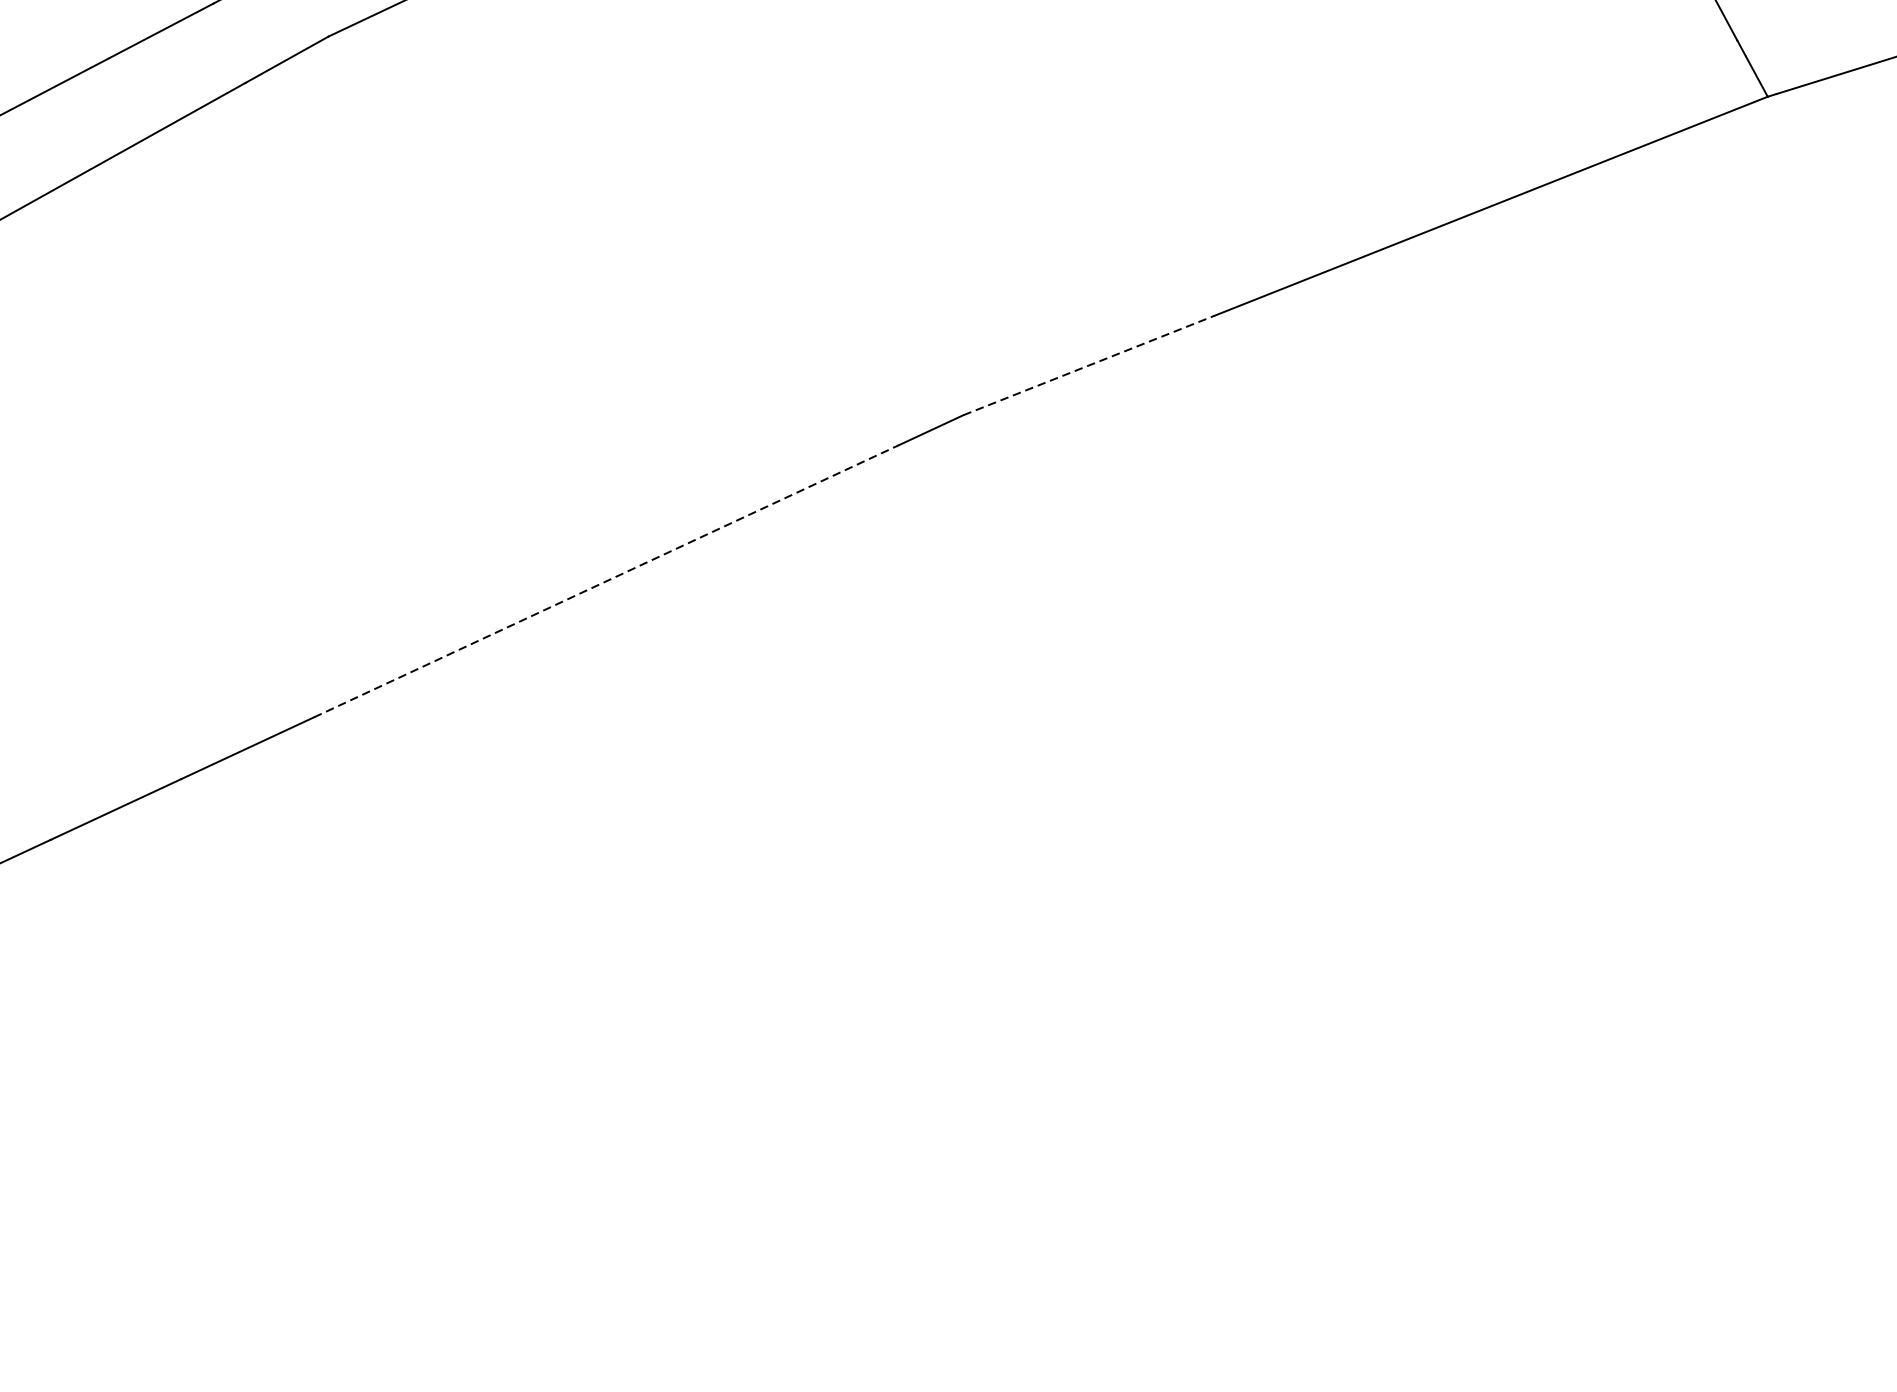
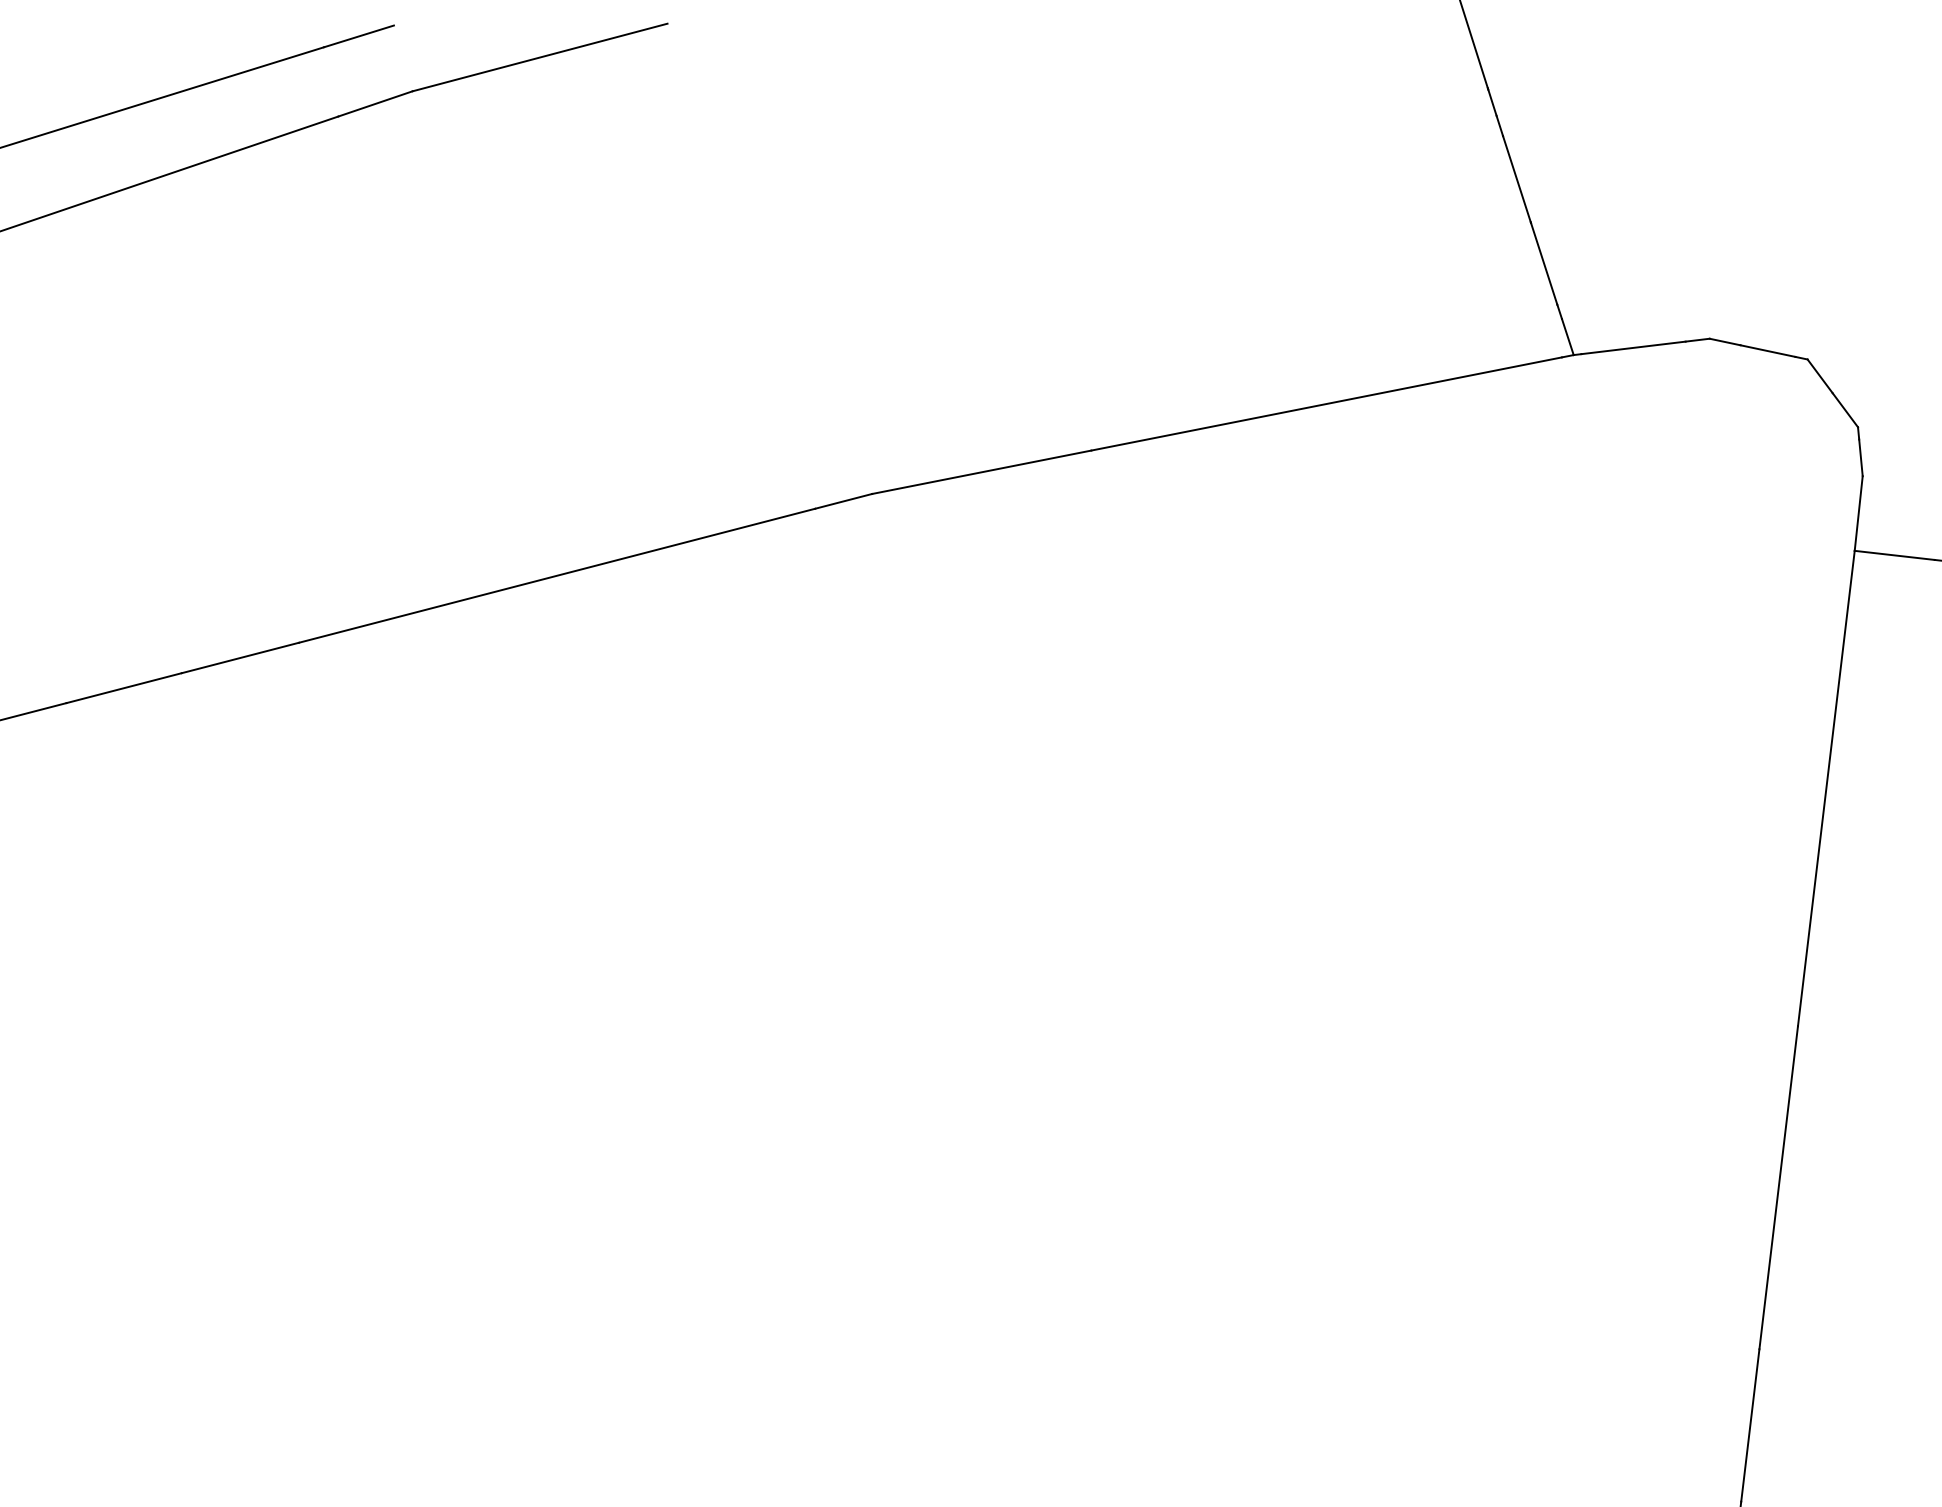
line: (1088, 365) -> (981, 472), dashed -> solid
line: (606, 580) -> (557, 575), dashed -> solid

